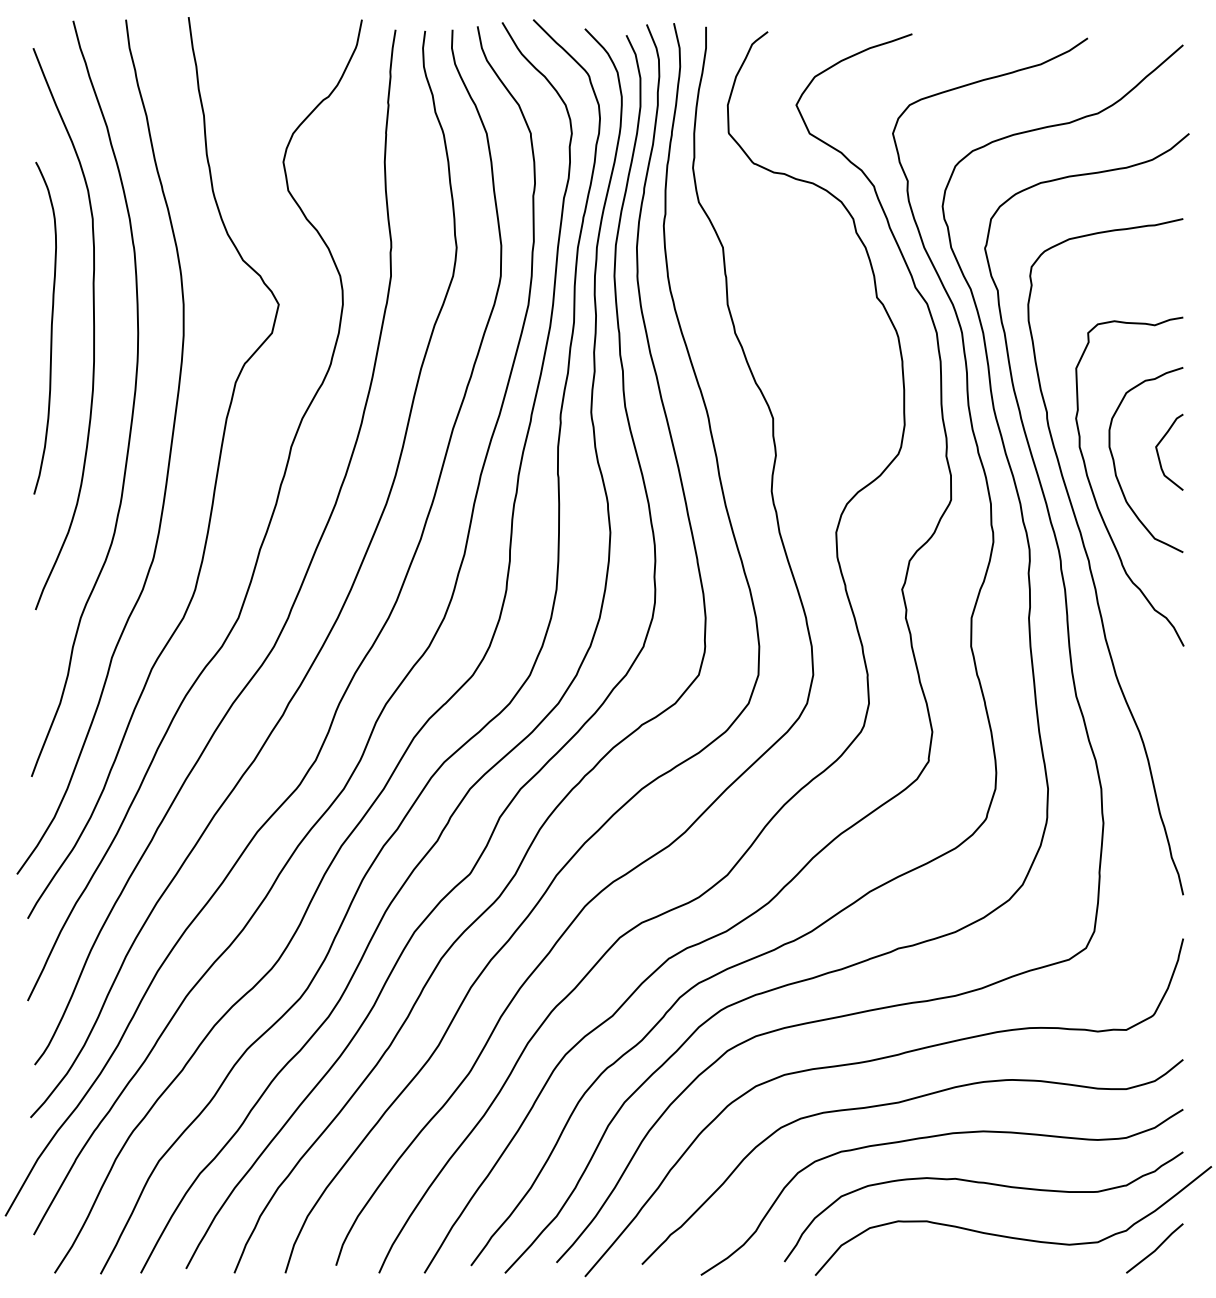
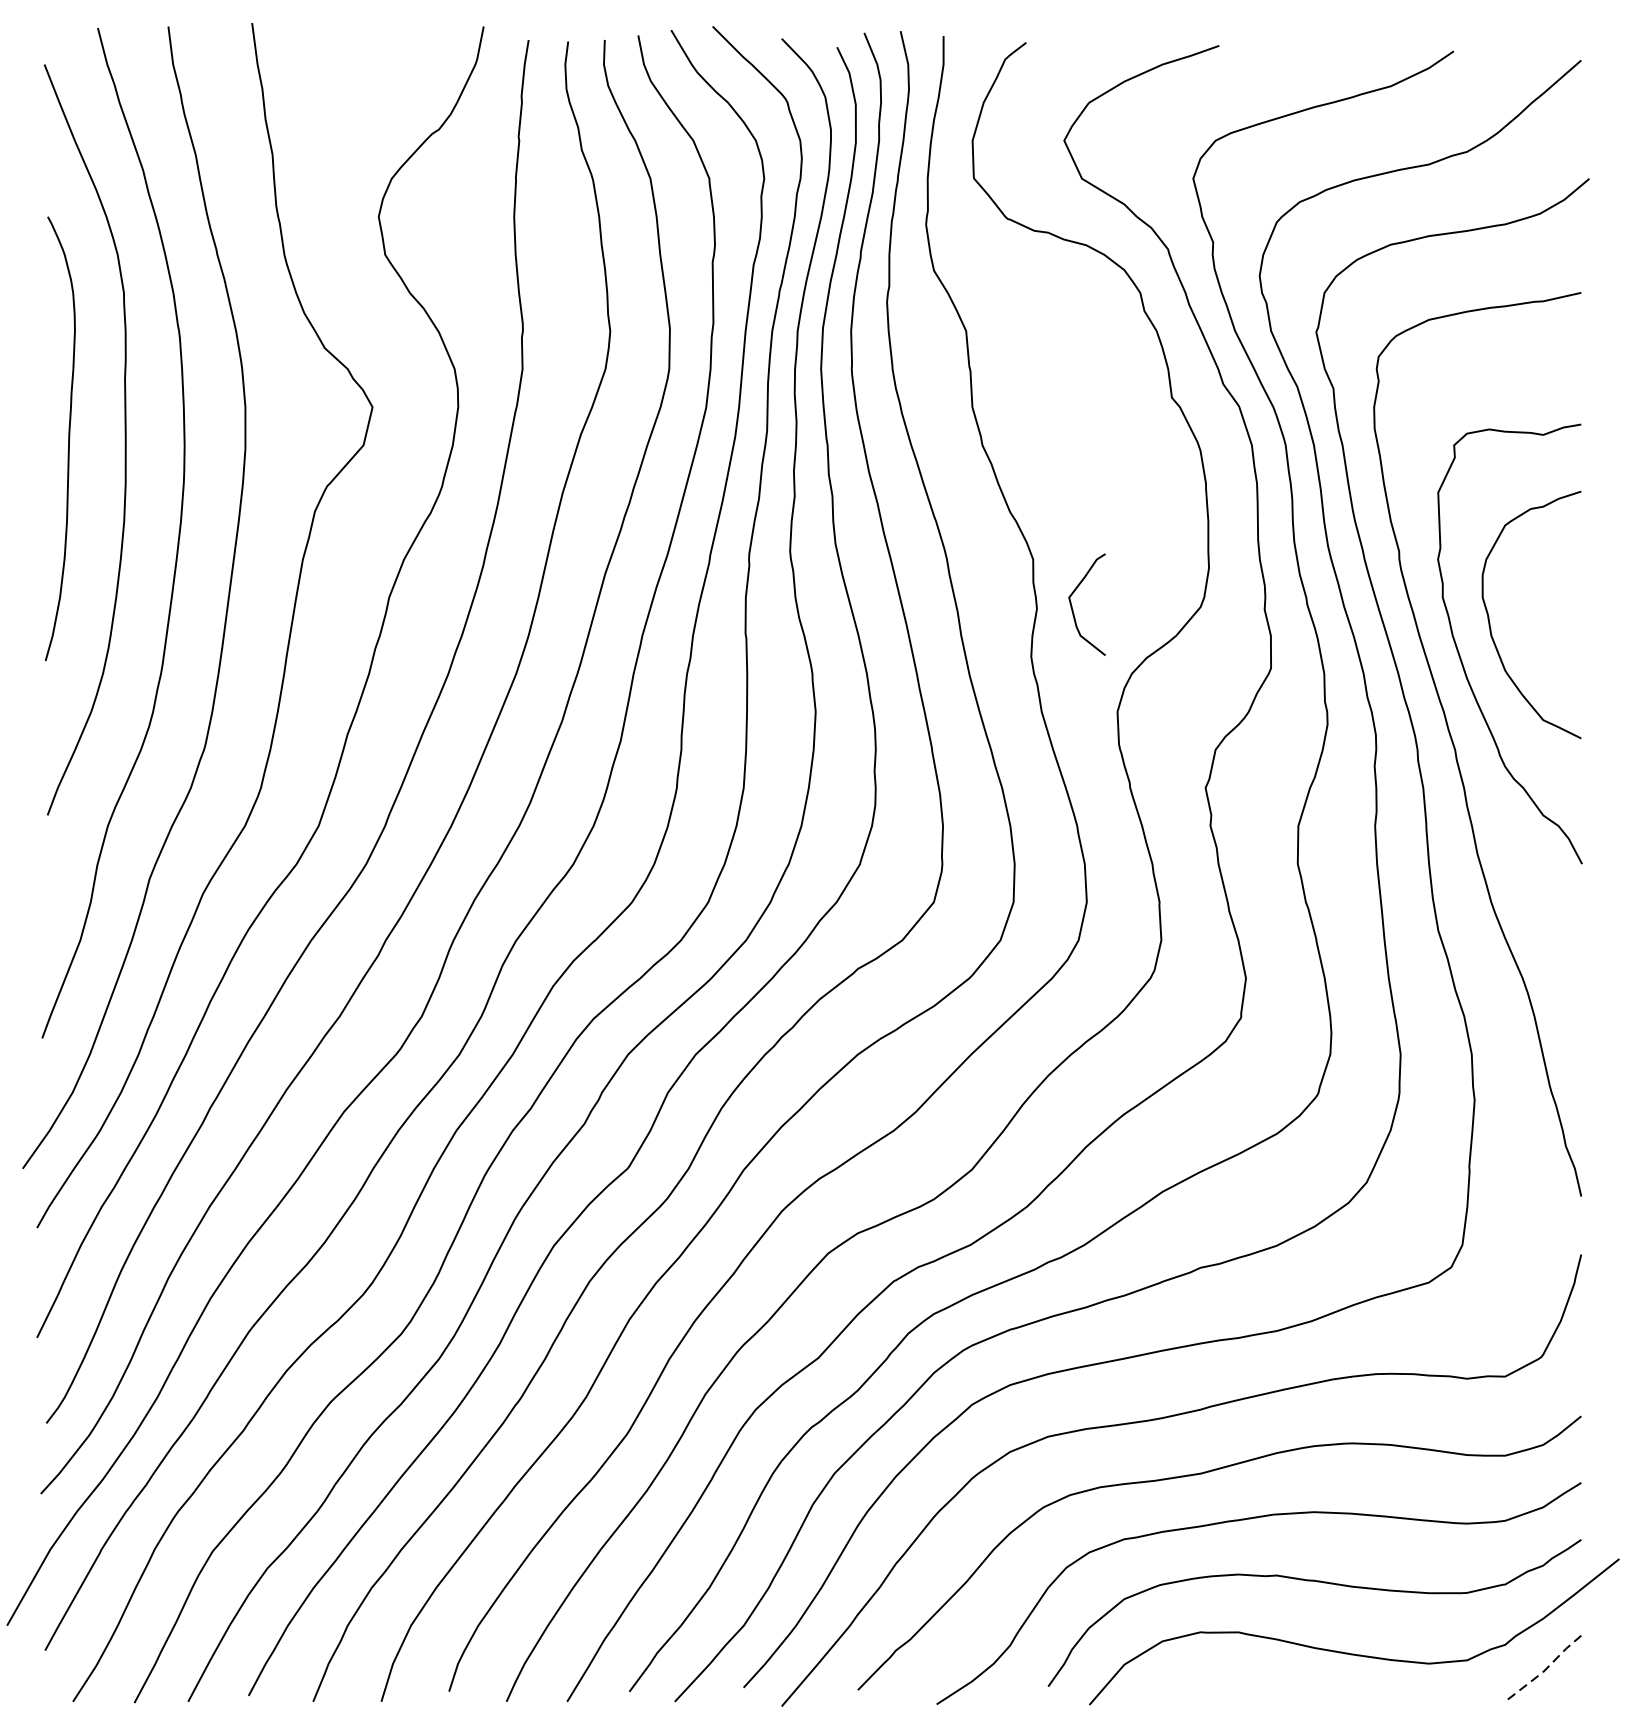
curve: (1159, 455) -> (1073, 608), moved
line: (1155, 1250) -> (1544, 1671), solid -> dashed

